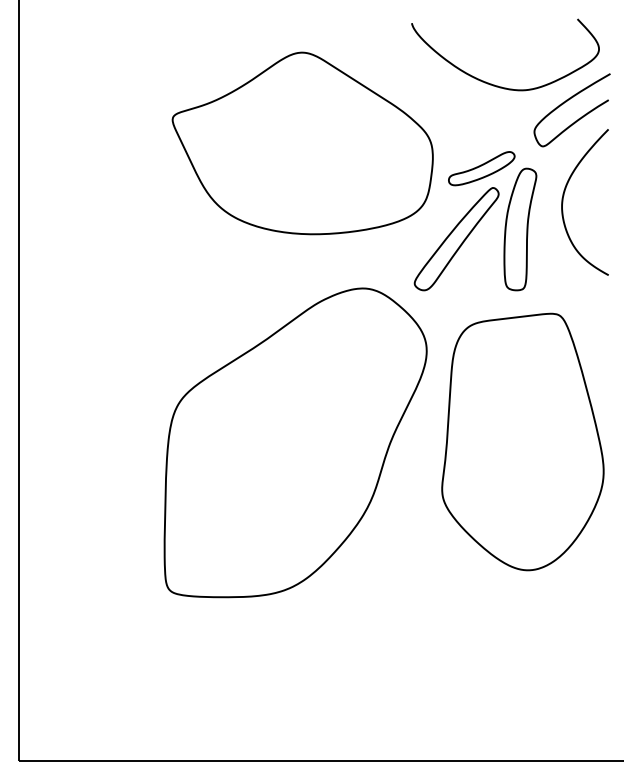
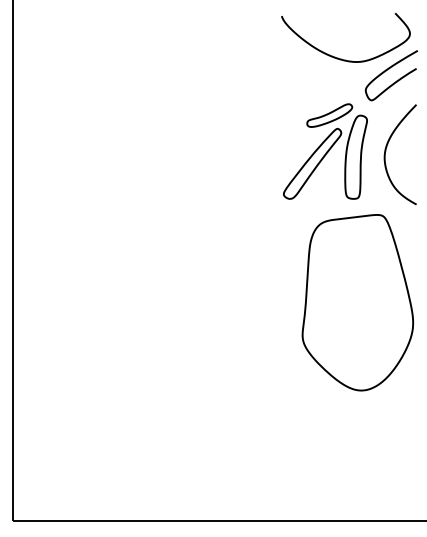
part: (303, 143) -> (207, 98), removed
curve: (564, 197) -> (386, 151), moved
part: (294, 441) -> (201, 302), removed

